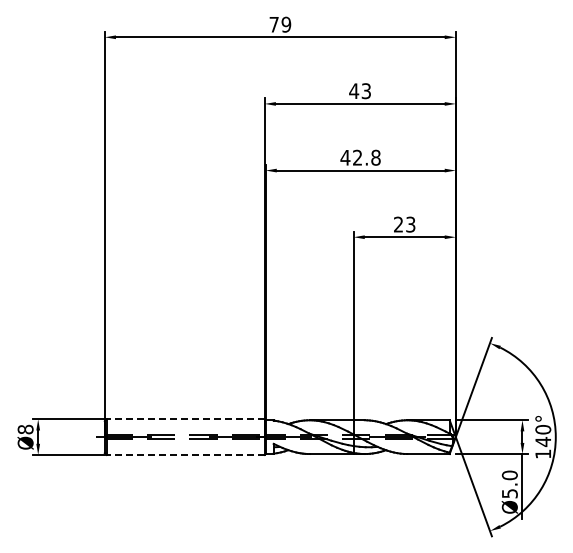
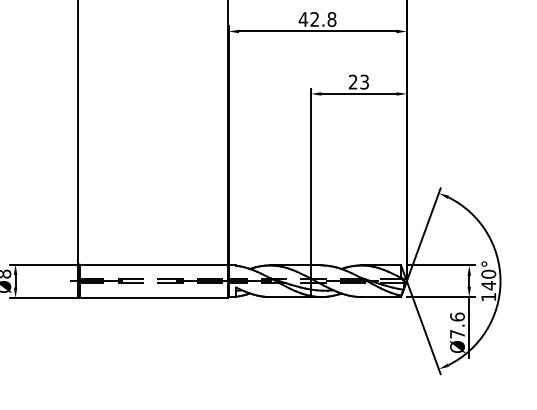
line: (185, 419) -> (153, 264), dashed -> solid
line: (185, 454) -> (153, 297), dashed -> solid
text: (509, 484) -> (457, 325), Ø5.0 -> Ø7.6

